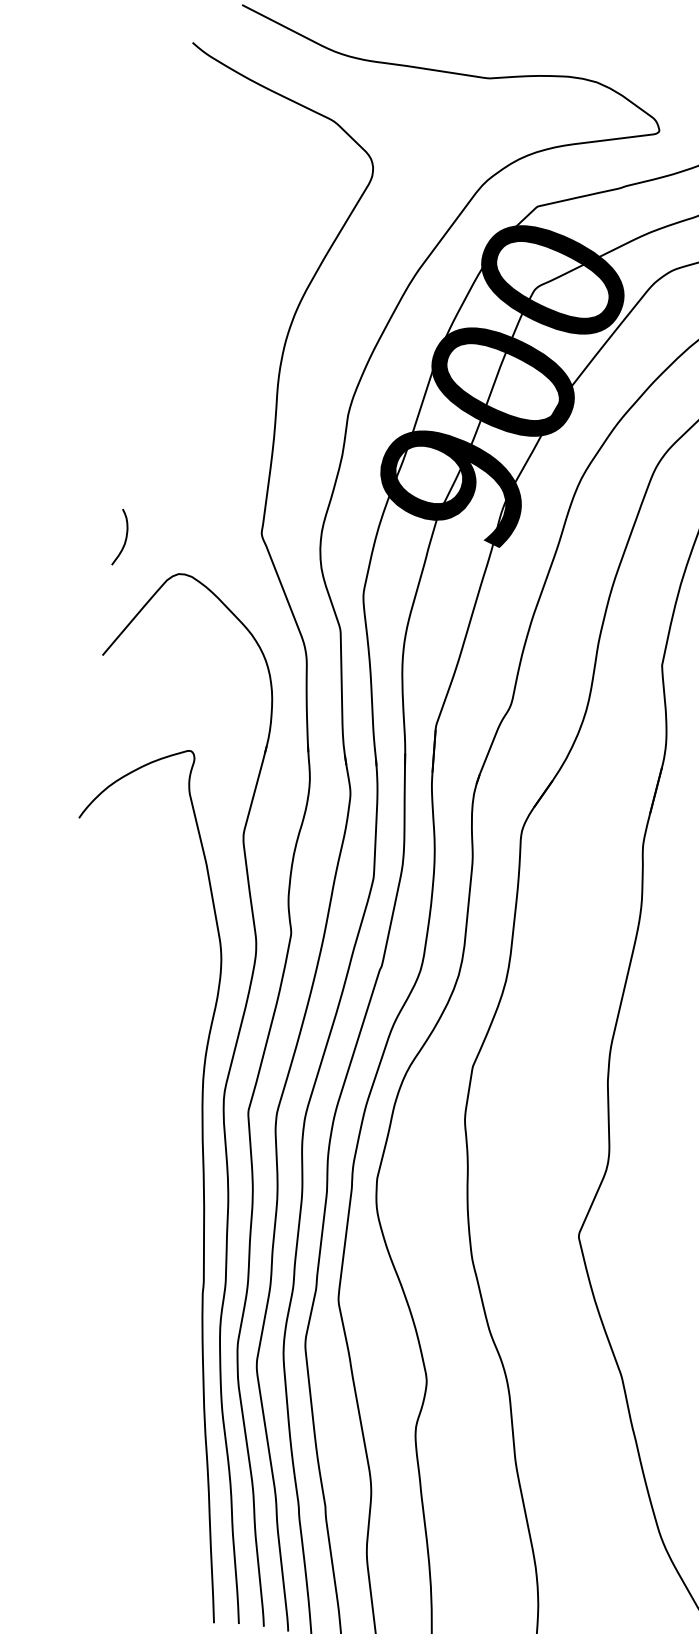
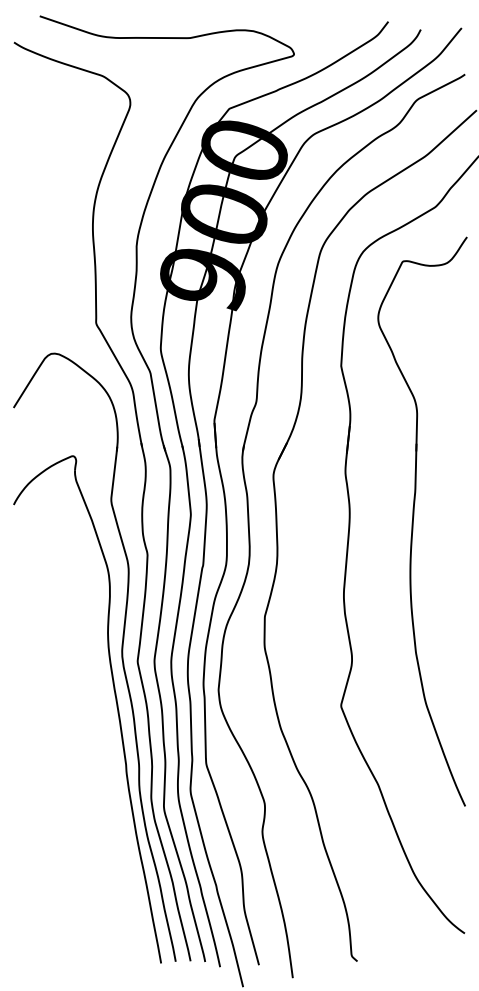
curve: (124, 538) -> (16, 337), removed

